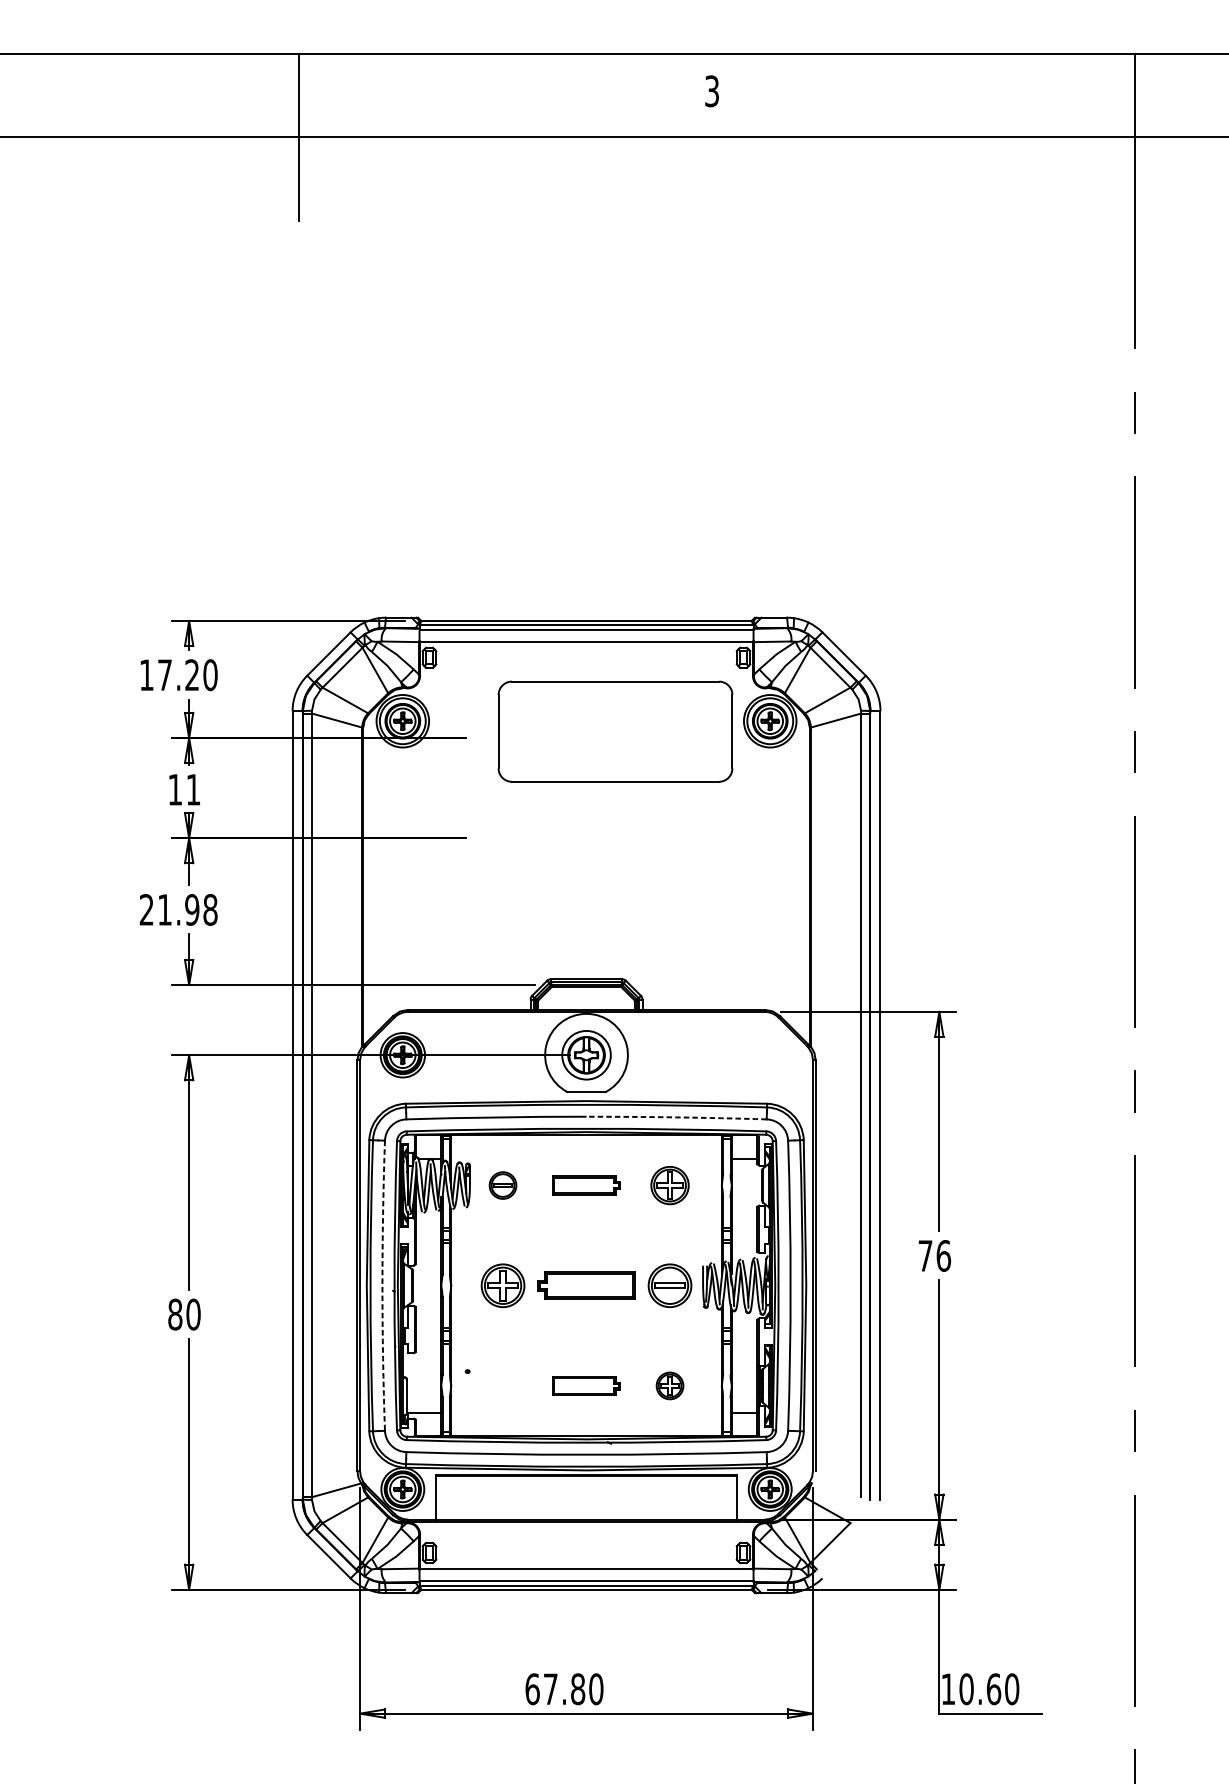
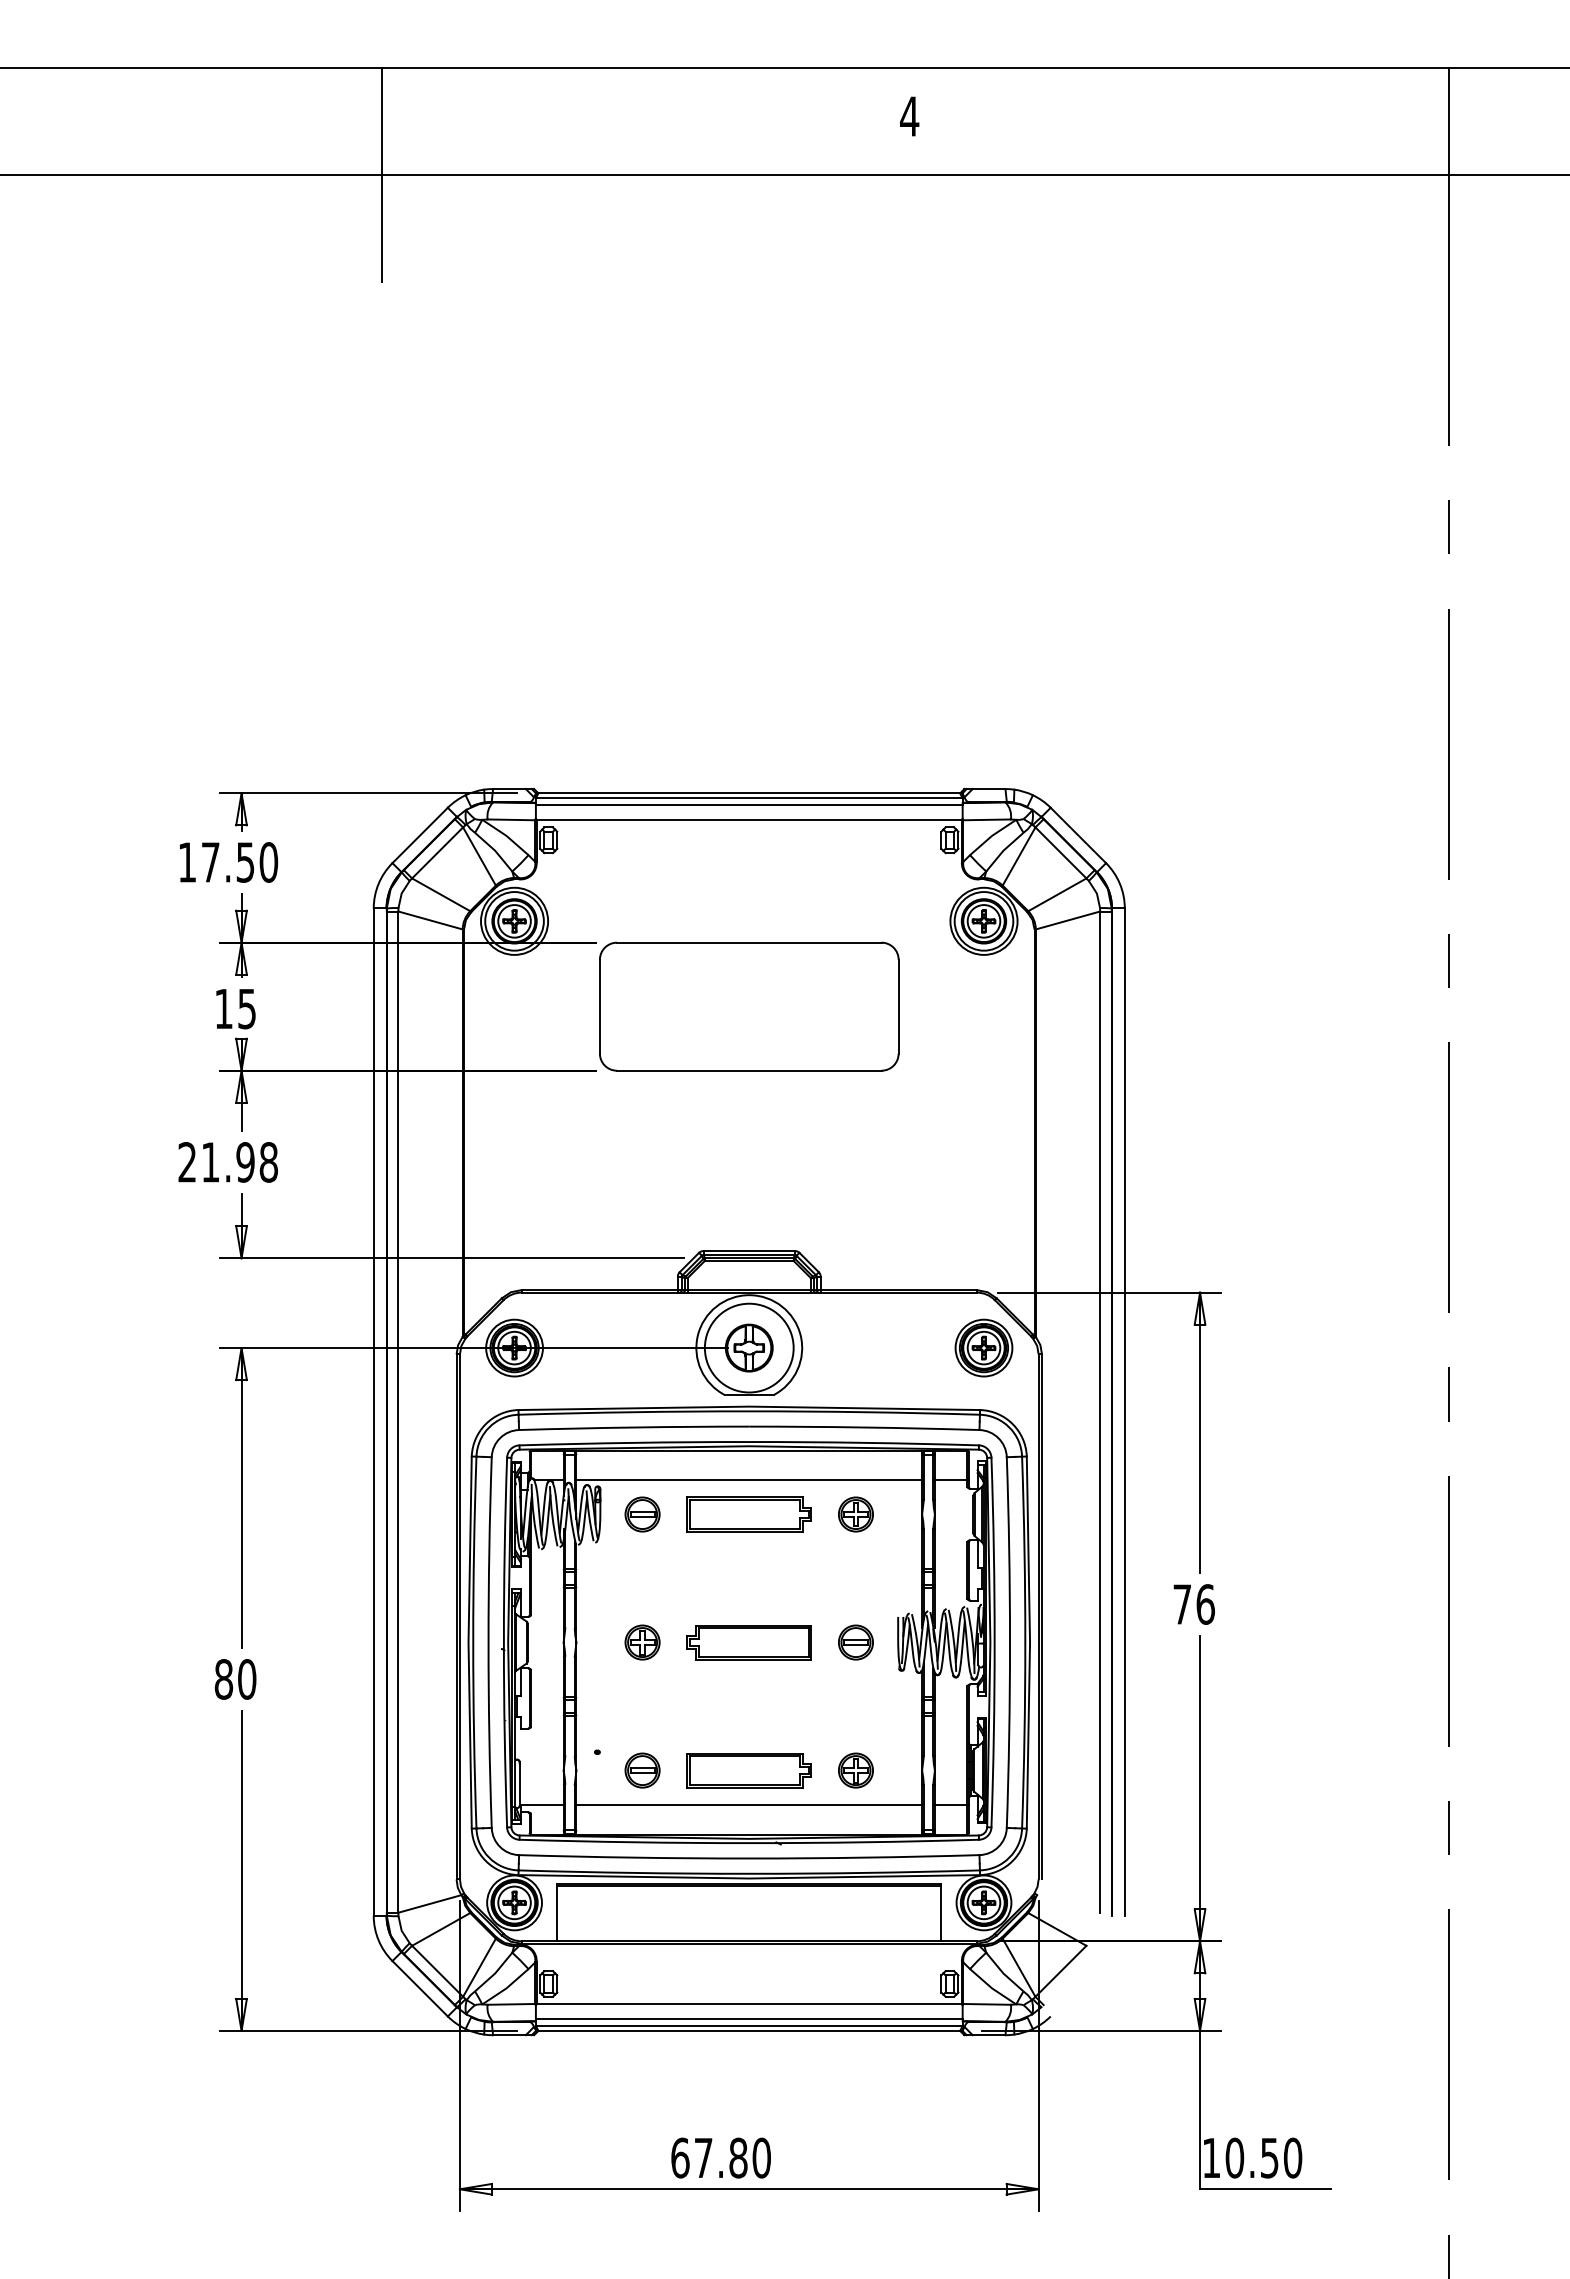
text: (711, 91) -> (909, 116), 3 -> 4
text: (192, 675) -> (245, 862), 17.20 -> 17.50
part: (615, 731) -> (749, 1006), moved
text: (193, 790) -> (246, 1009), 11 -> 15
circle: (585, 1054) -> (748, 1347), size x1.43
part: (769, 1054) -> (983, 1347), added
arc: (676, 1117) -> (864, 1427), dashed -> solid
line: (586, 1158) -> (749, 1480), added
part: (585, 1185) -> (748, 1514), size x1.43
part: (669, 1185) -> (855, 1514), size x0.71
arc: (382, 1285) -> (488, 1642), dashed -> solid
part: (502, 1285) -> (642, 1642), size x0.62
part: (669, 1285) -> (855, 1642), size x0.62
part: (502, 1385) -> (642, 1770), added
part: (585, 1385) -> (748, 1770), size x1.43
line: (586, 1412) -> (749, 1804), added
text: (993, 1688) -> (1269, 2157), 10.60 -> 10.50

